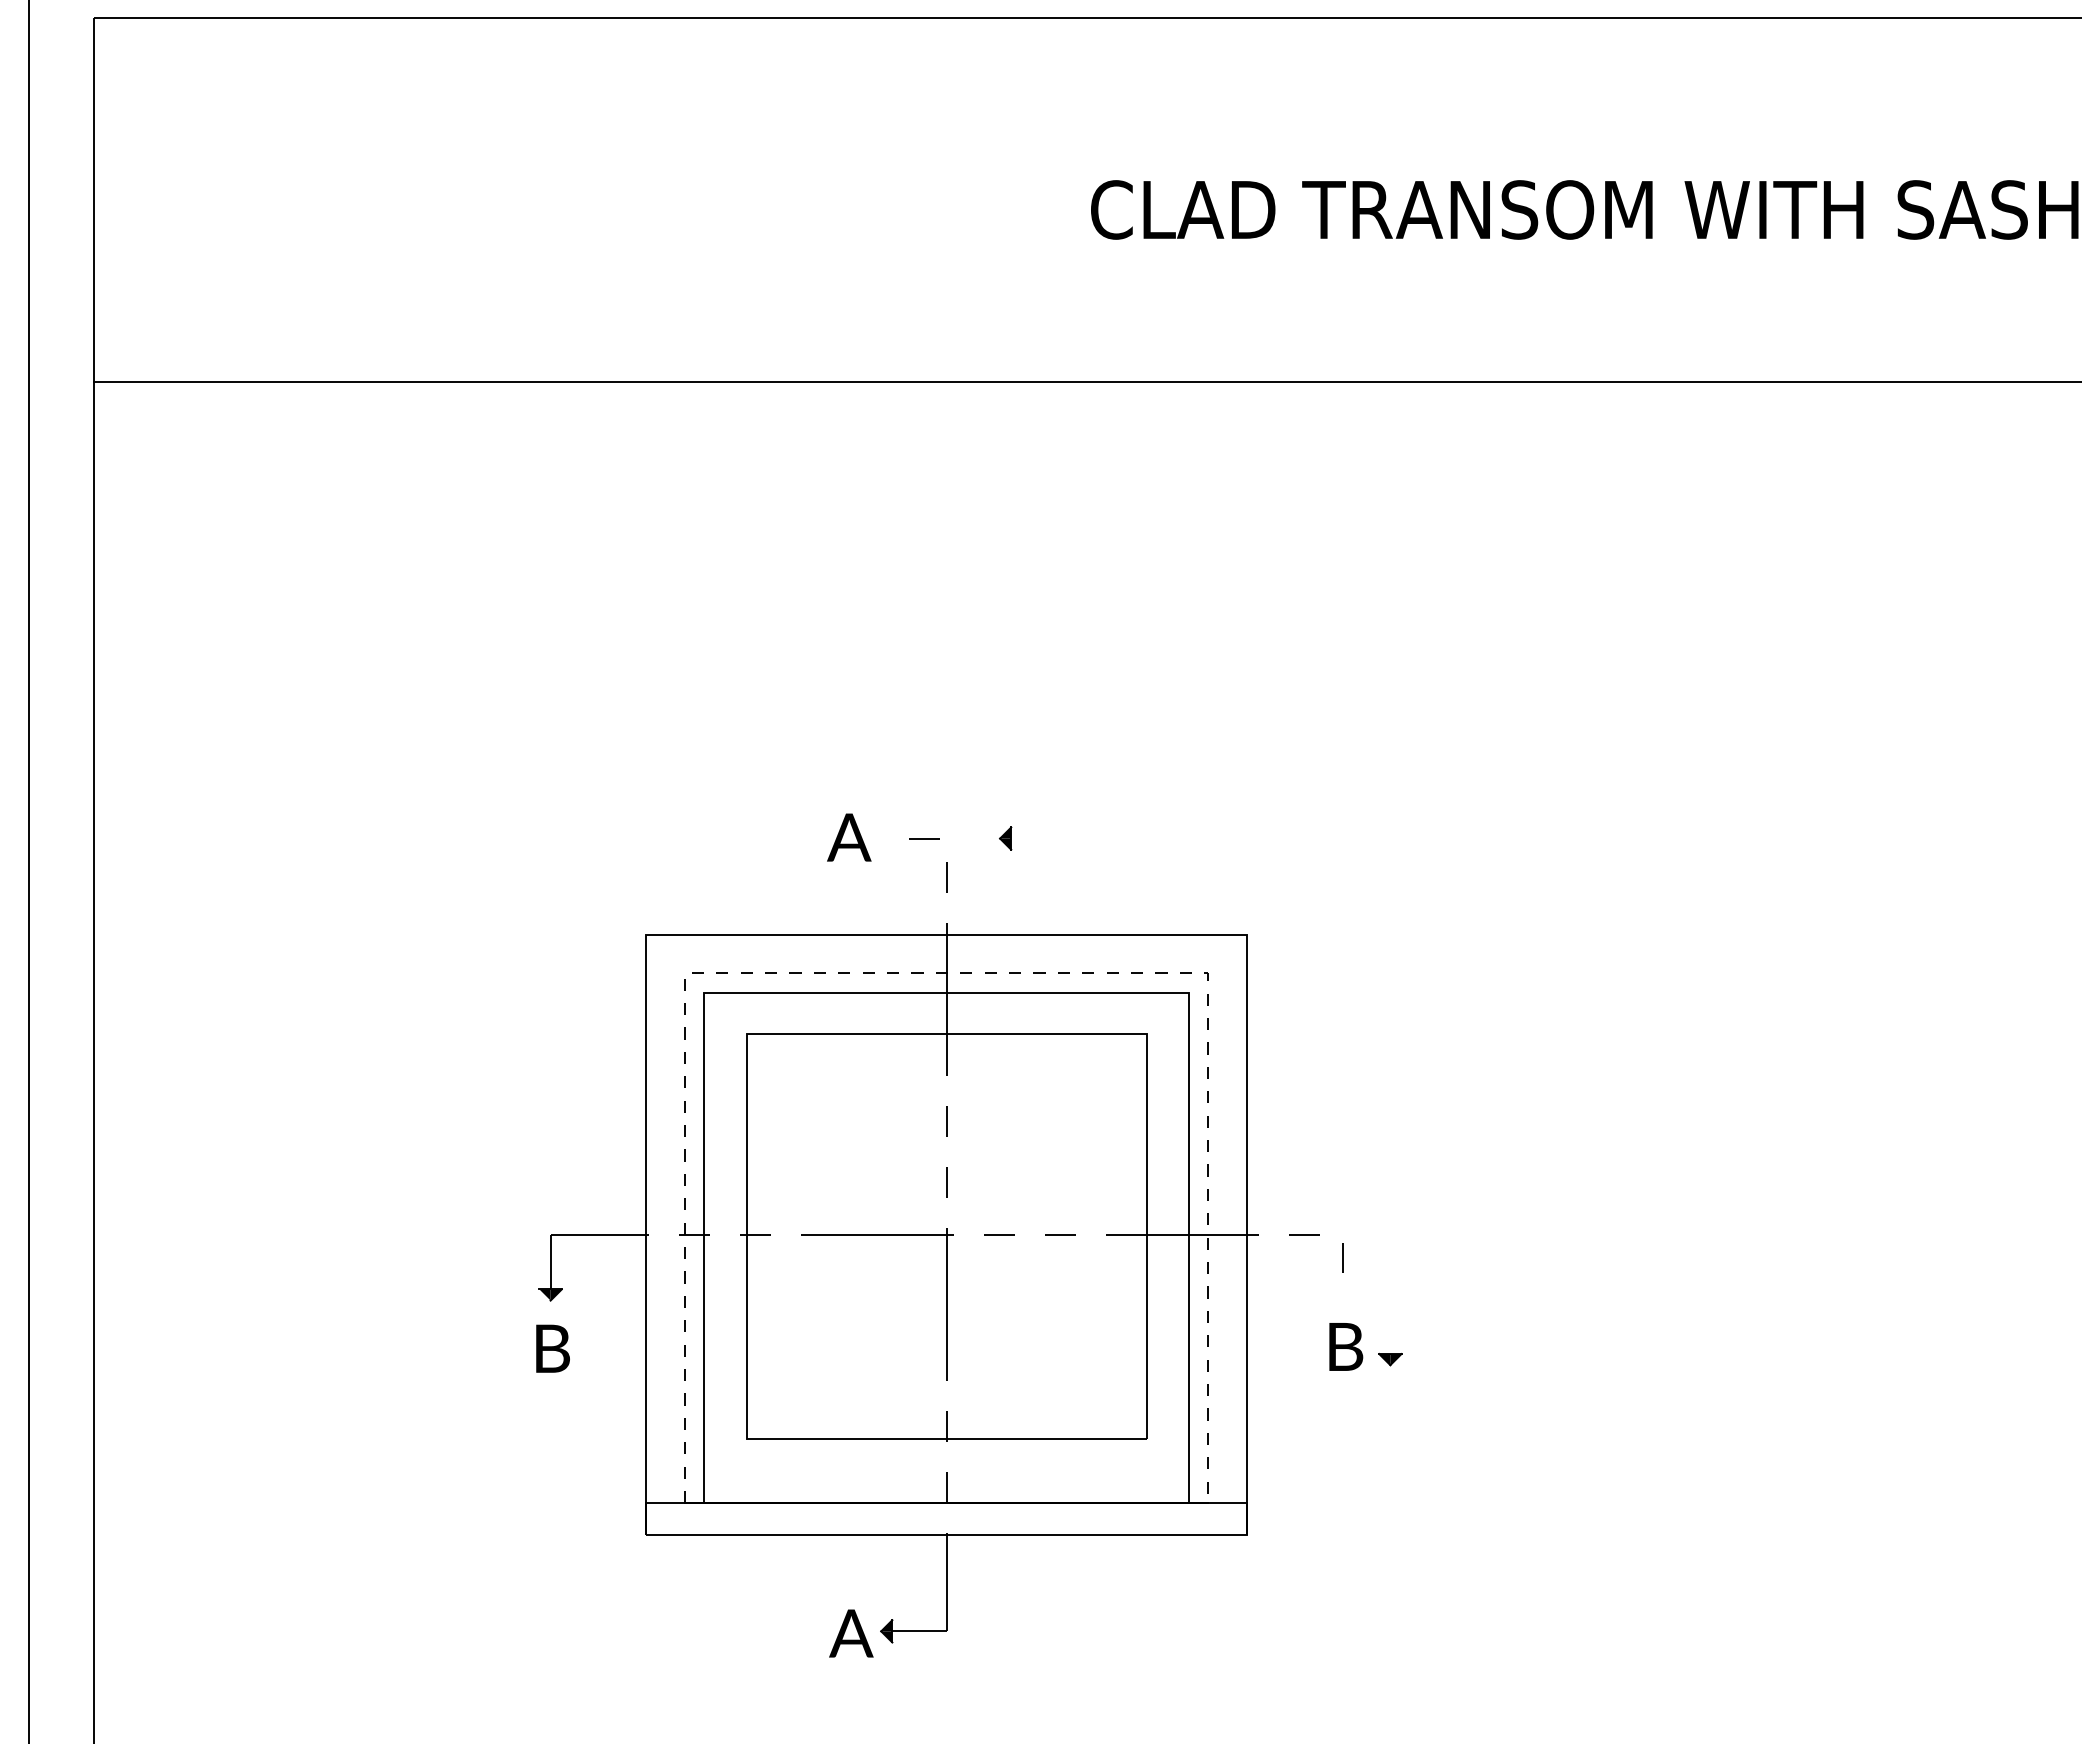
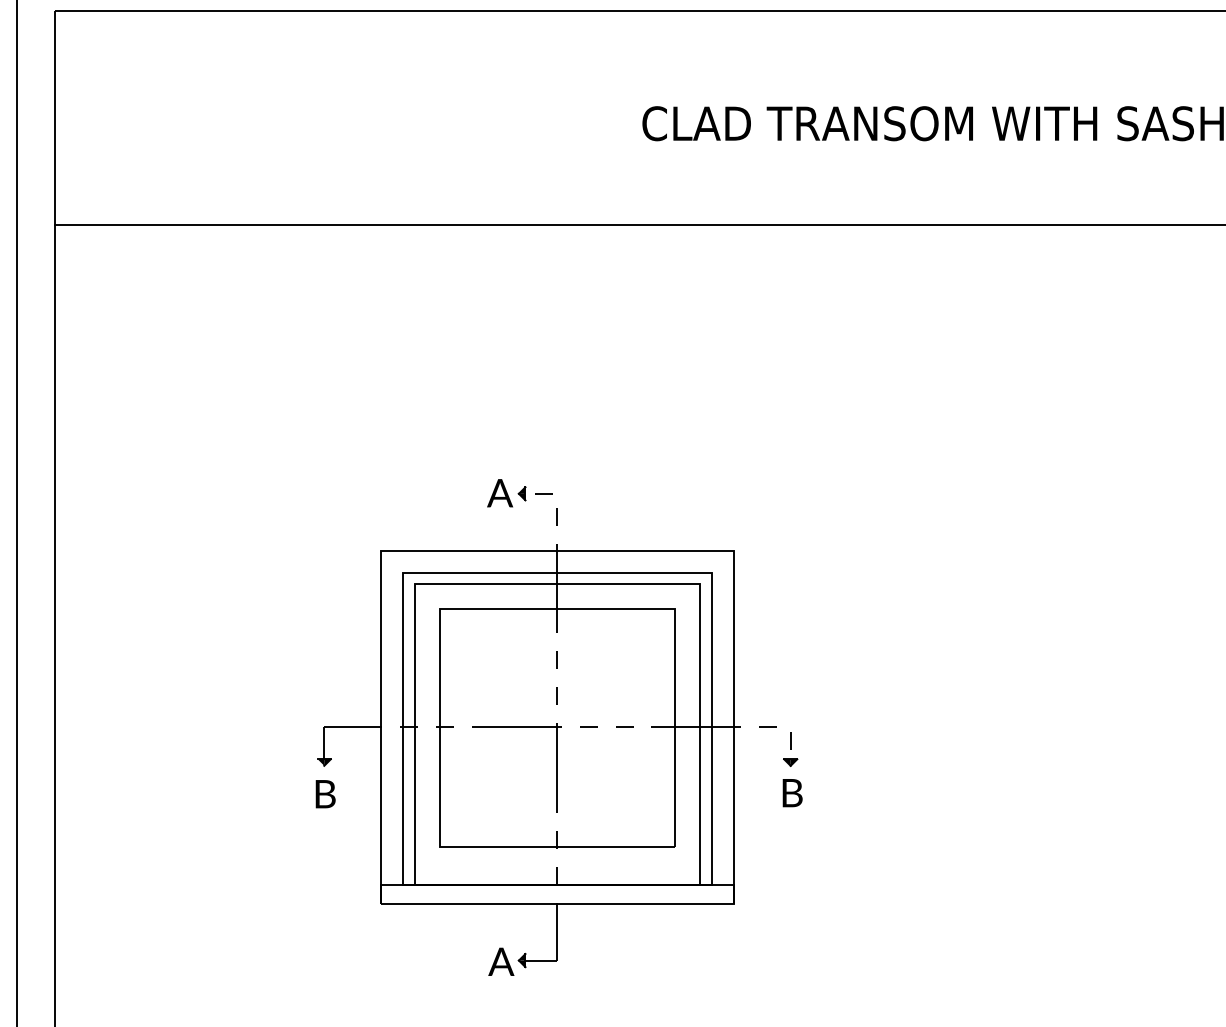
part: (1004, 838) -> (521, 493), moved
line: (946, 973) -> (557, 573), dashed -> solid
part: (1390, 1359) -> (790, 762), moved

